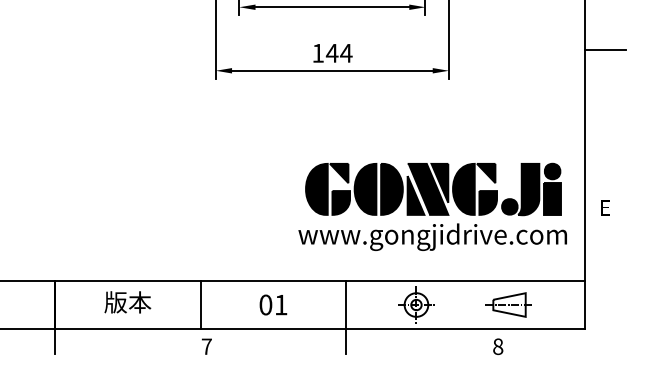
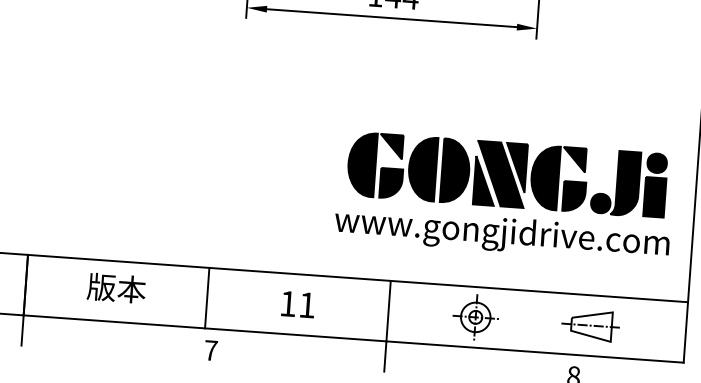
text: (265, 304) -> (287, 303), 01 -> 11

